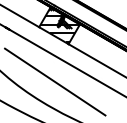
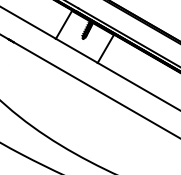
hatch: (59, 24) -> (85, 35), removed
line: (55, 81) -> (78, 116), removed

